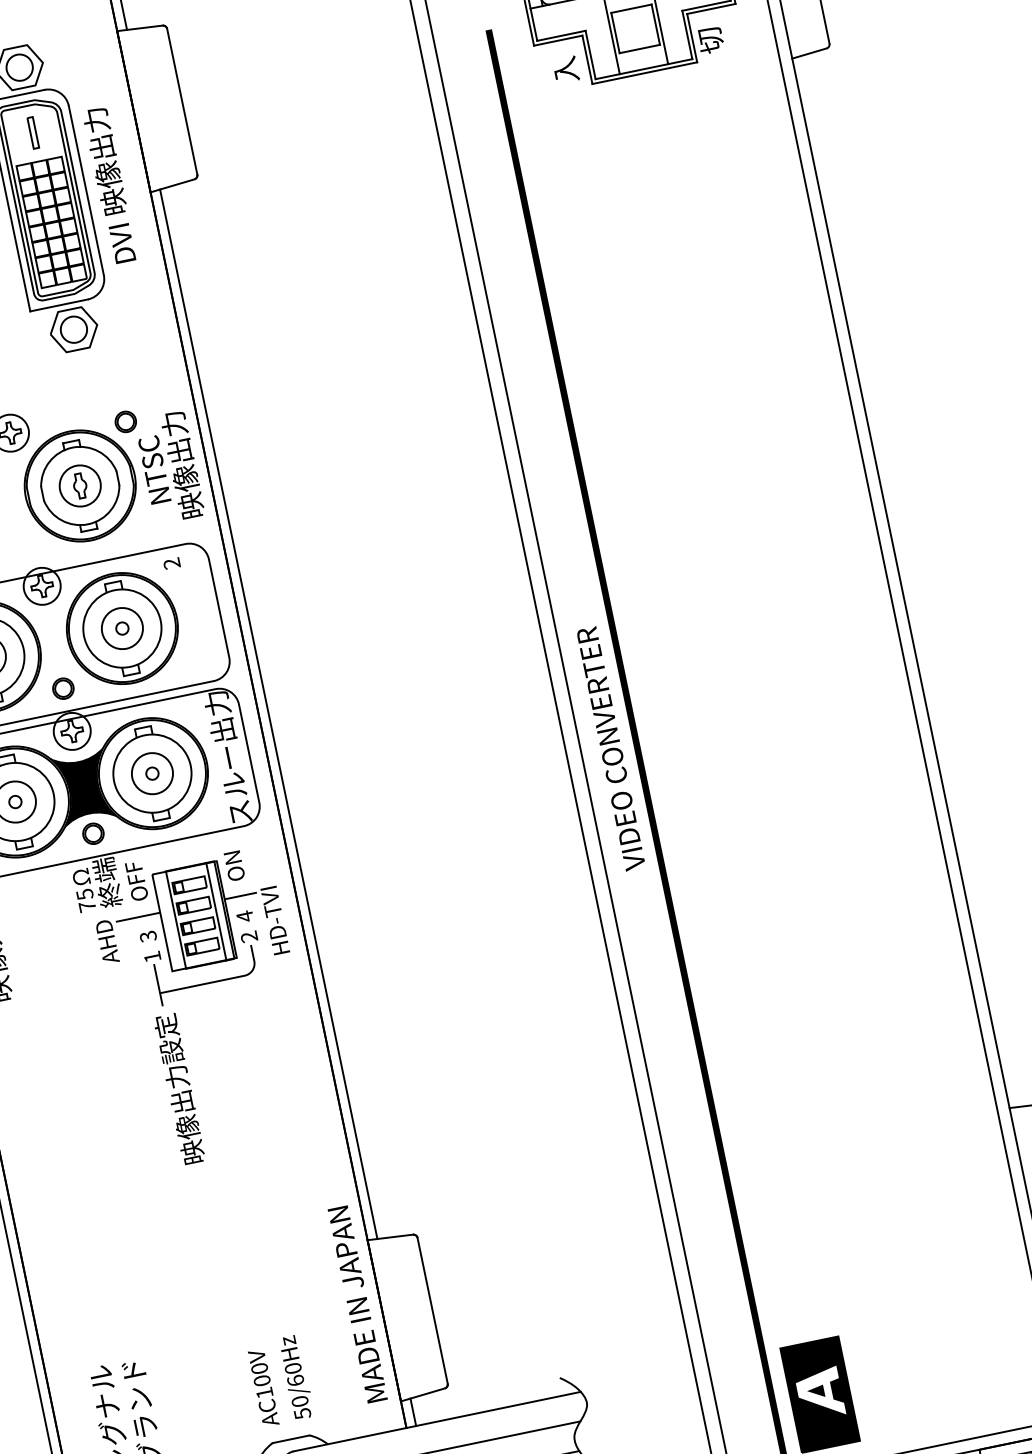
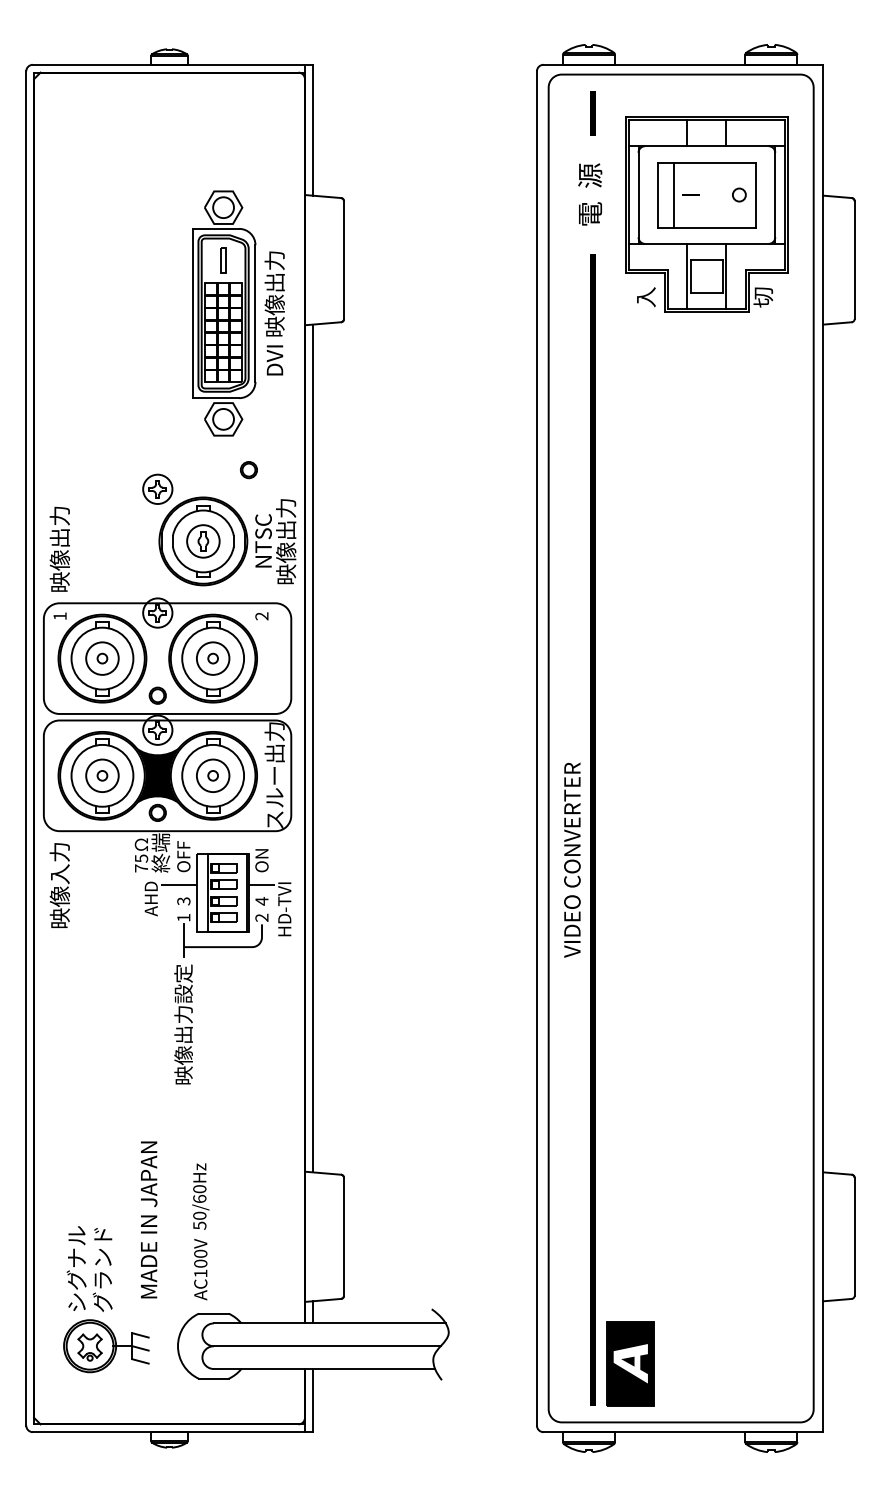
part: (125, 422) -> (248, 470), moved
text: (611, 747) -> (572, 859), moved
line: (216, 911) -> (240, 892), removed
text: (358, 1303) -> (149, 1219), moved
text: (295, 1377) -> (200, 1196), moved

